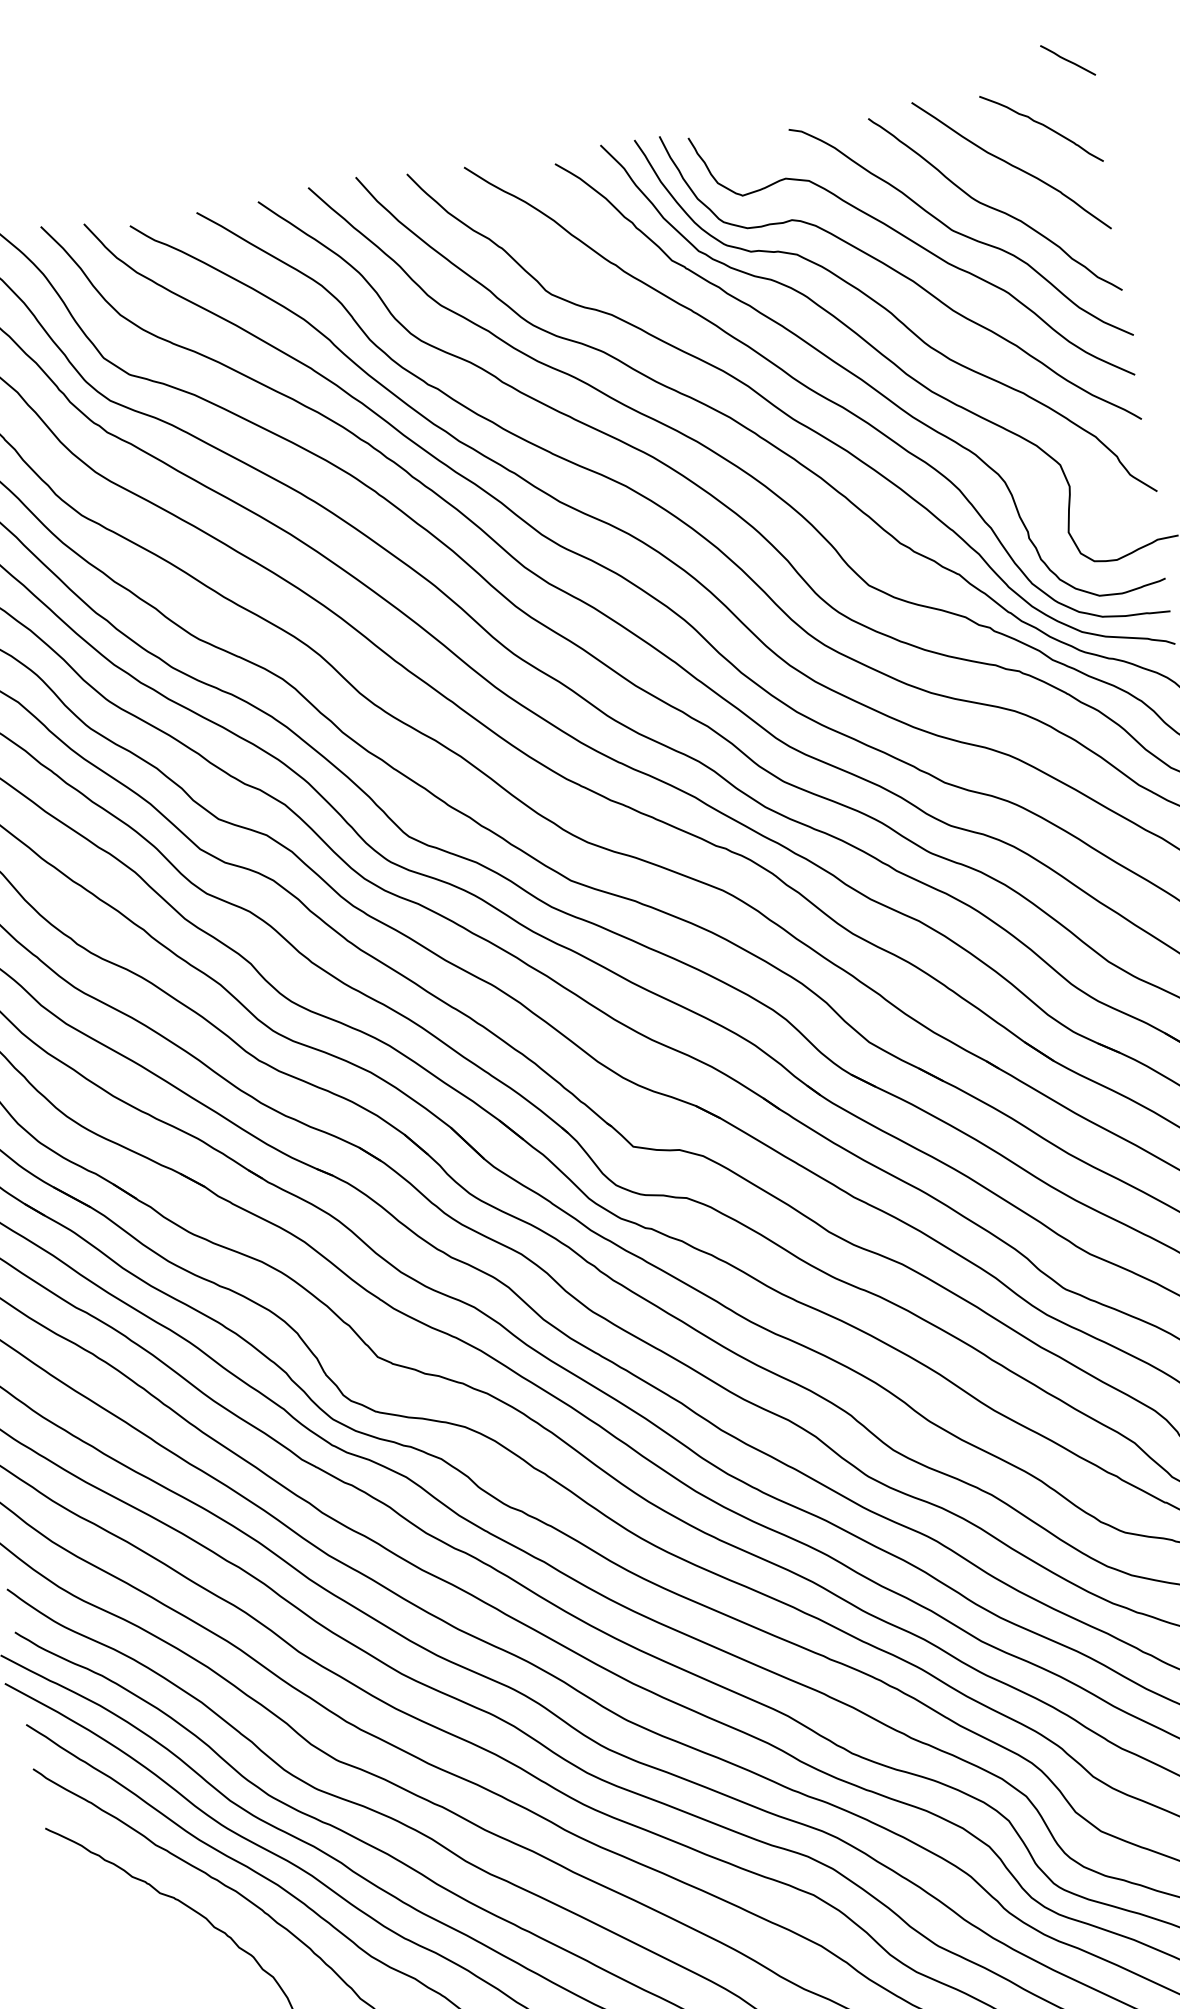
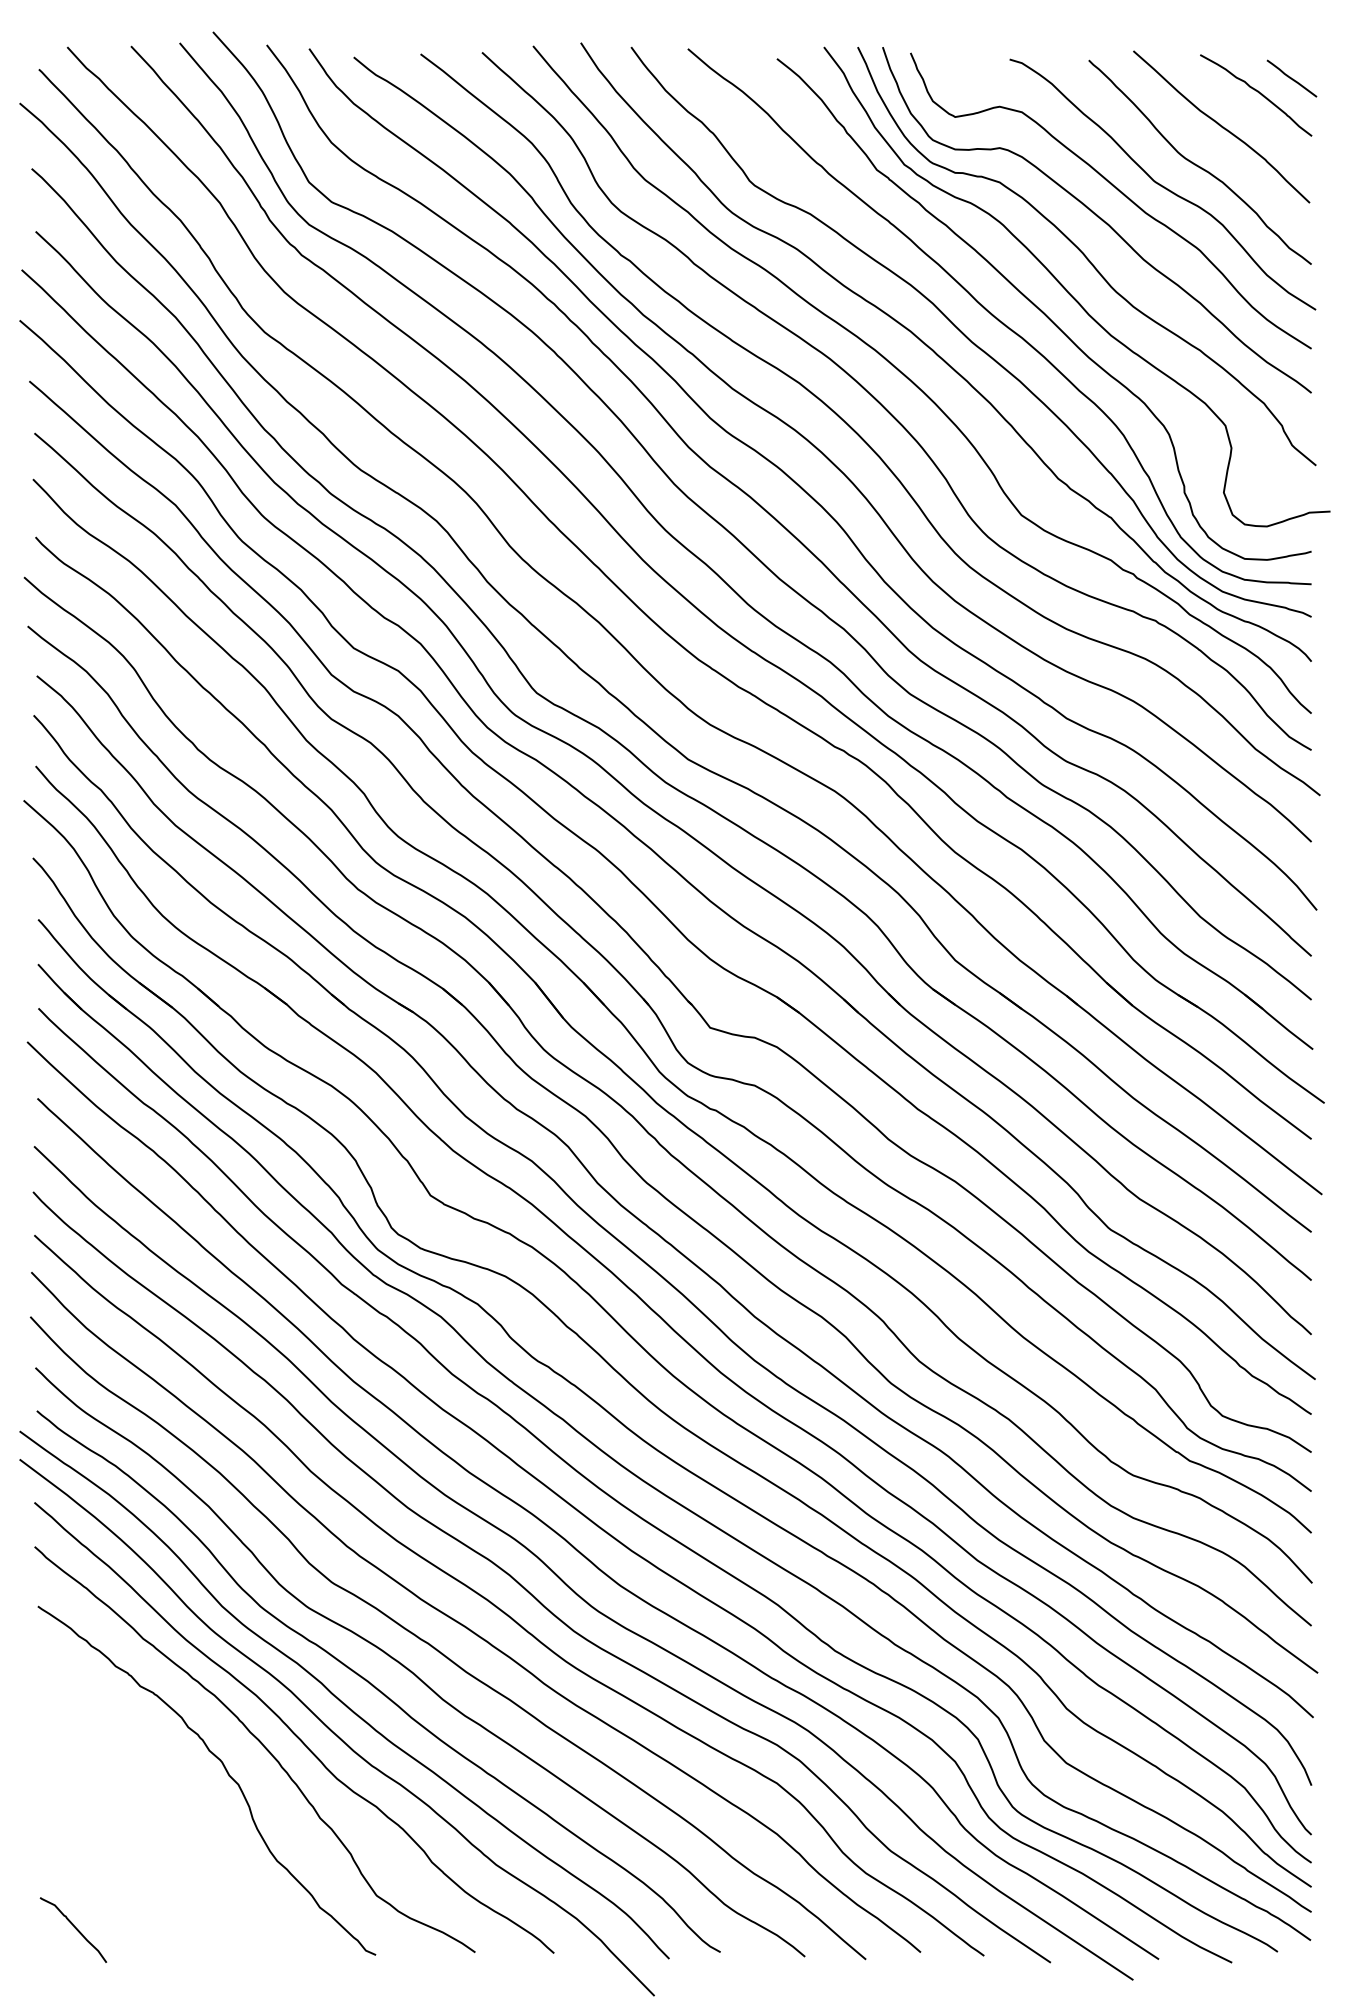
line: (1067, 60) -> (1291, 78), moved

